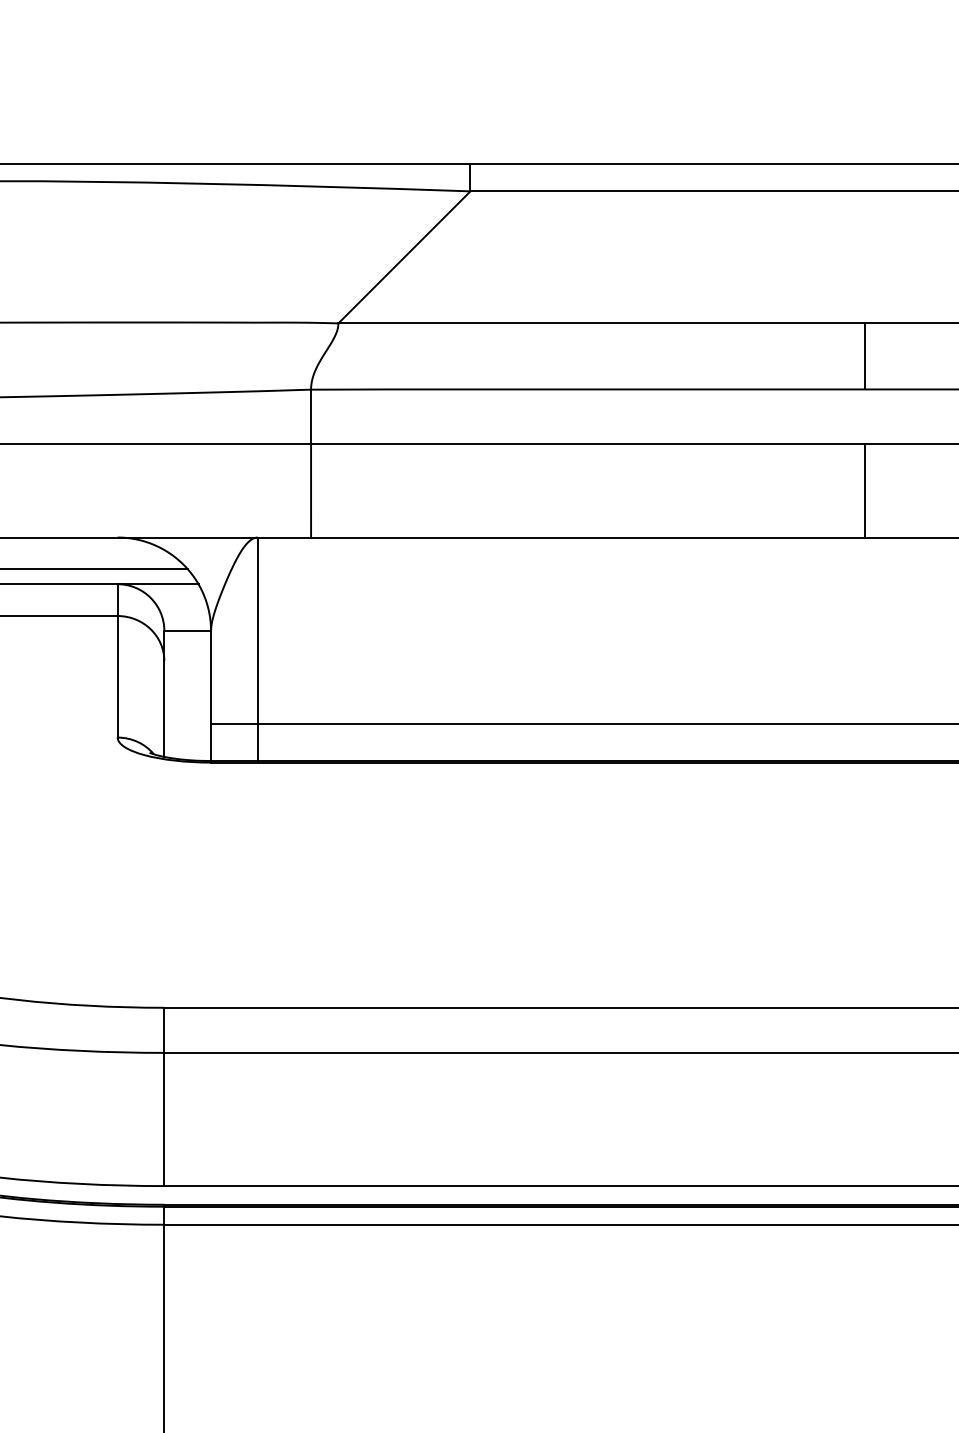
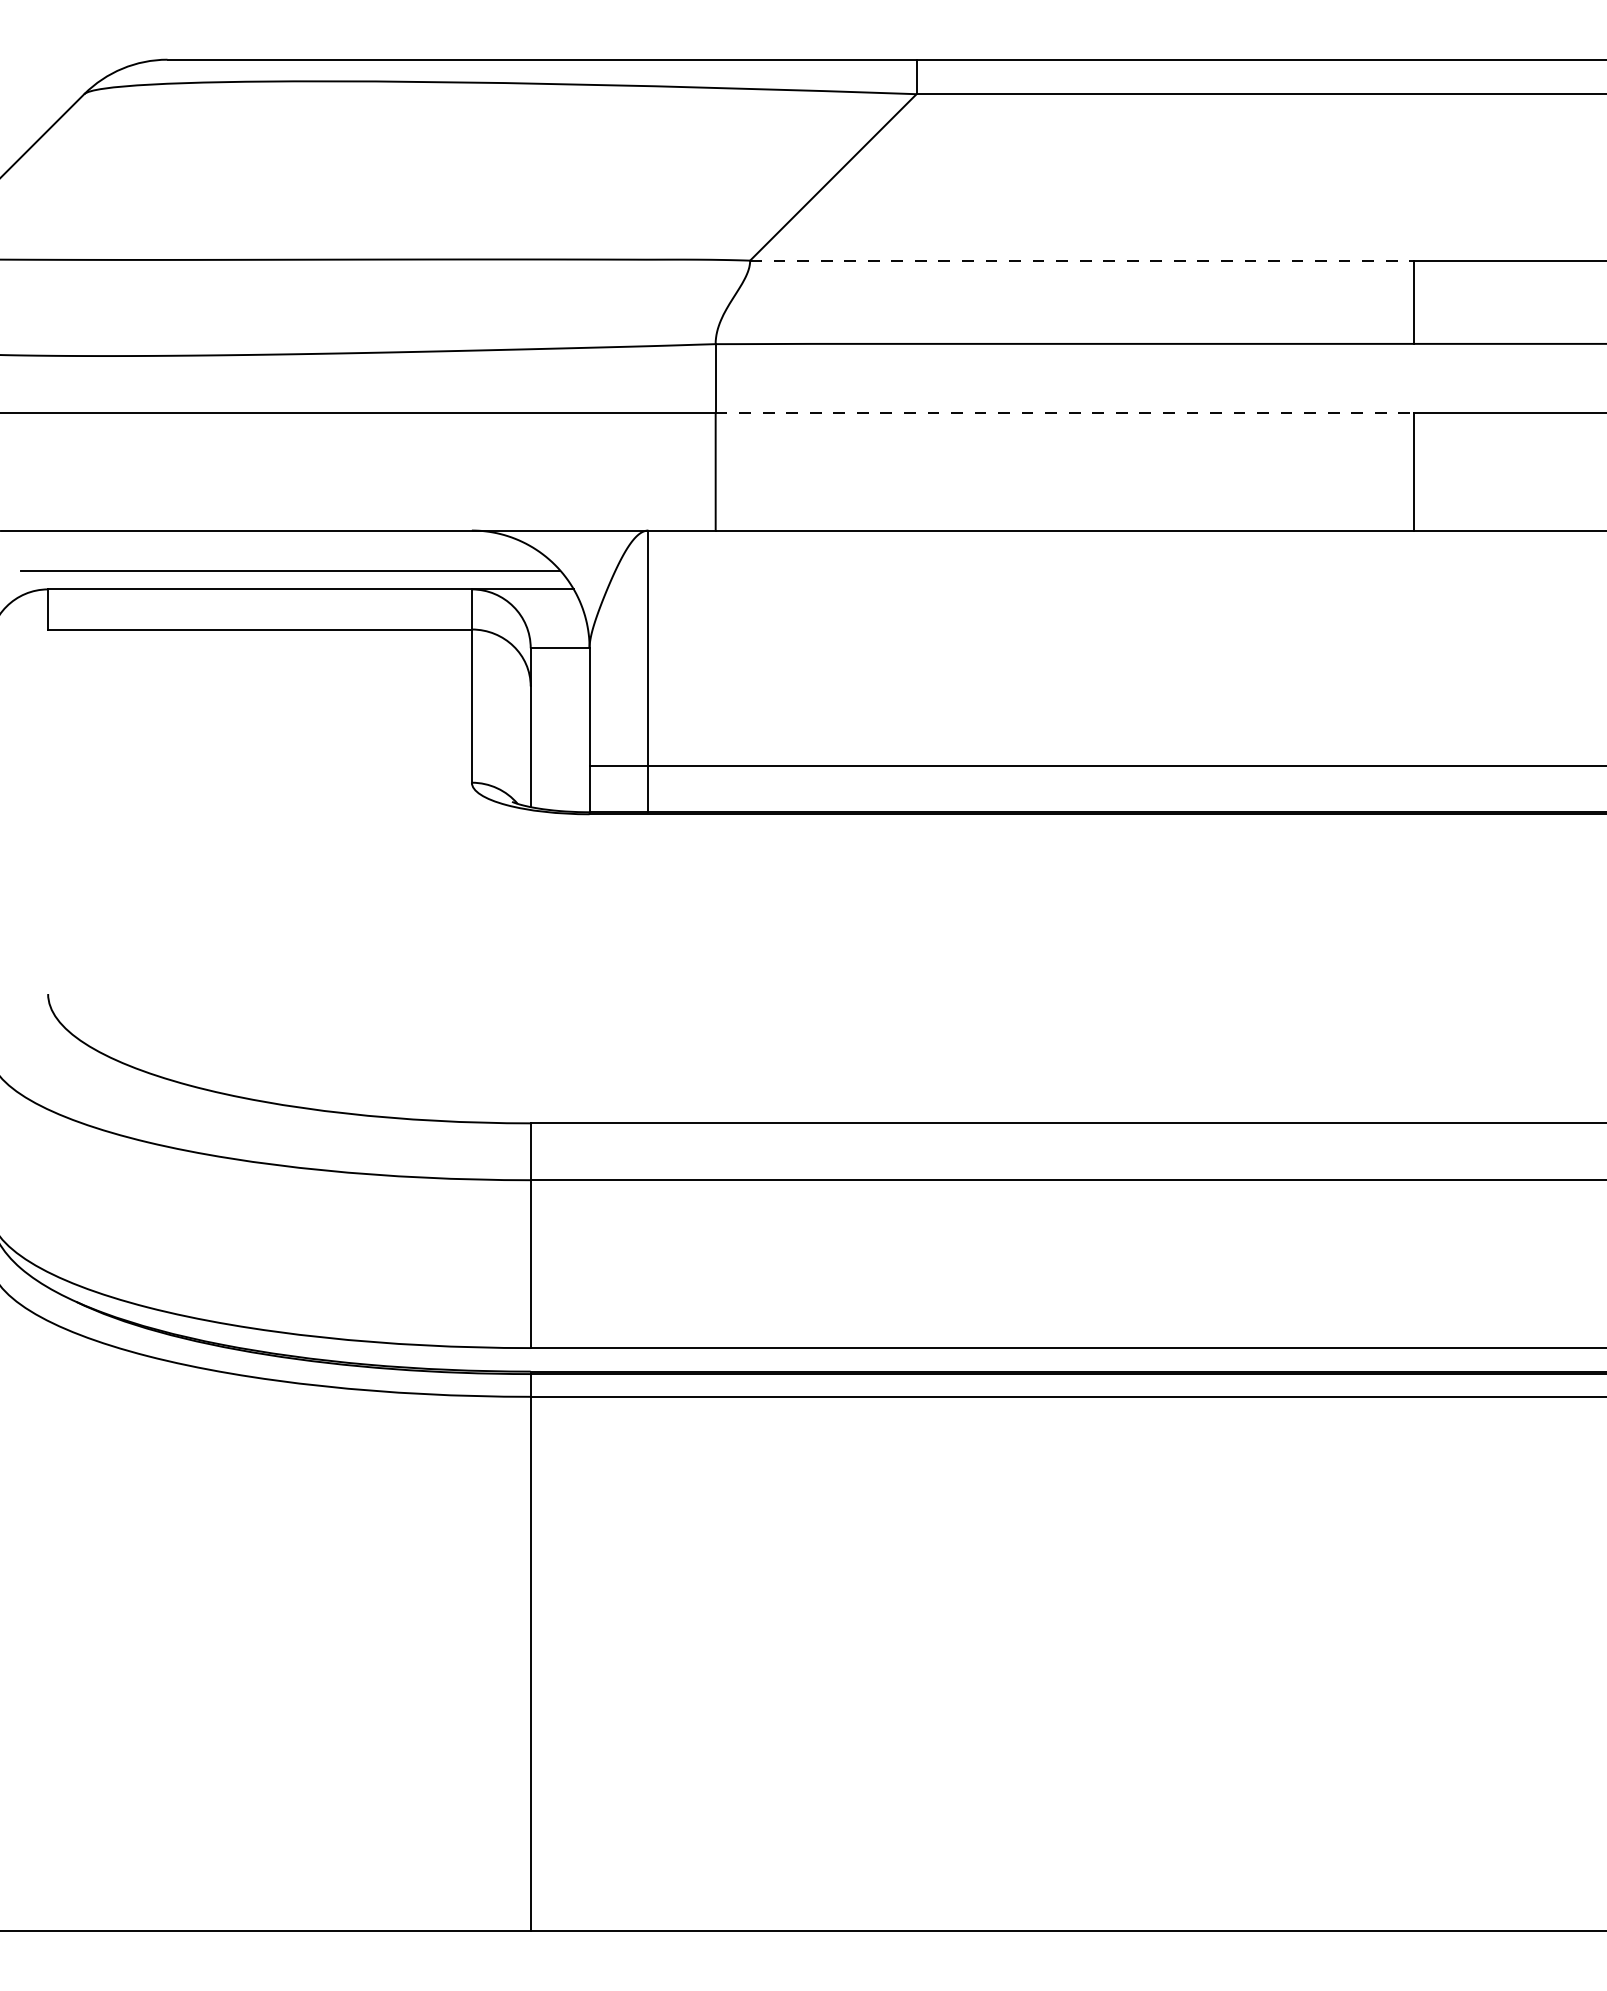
line: (601, 323) -> (1081, 260), solid -> dashed
line: (587, 443) -> (1064, 412), solid -> dashed

